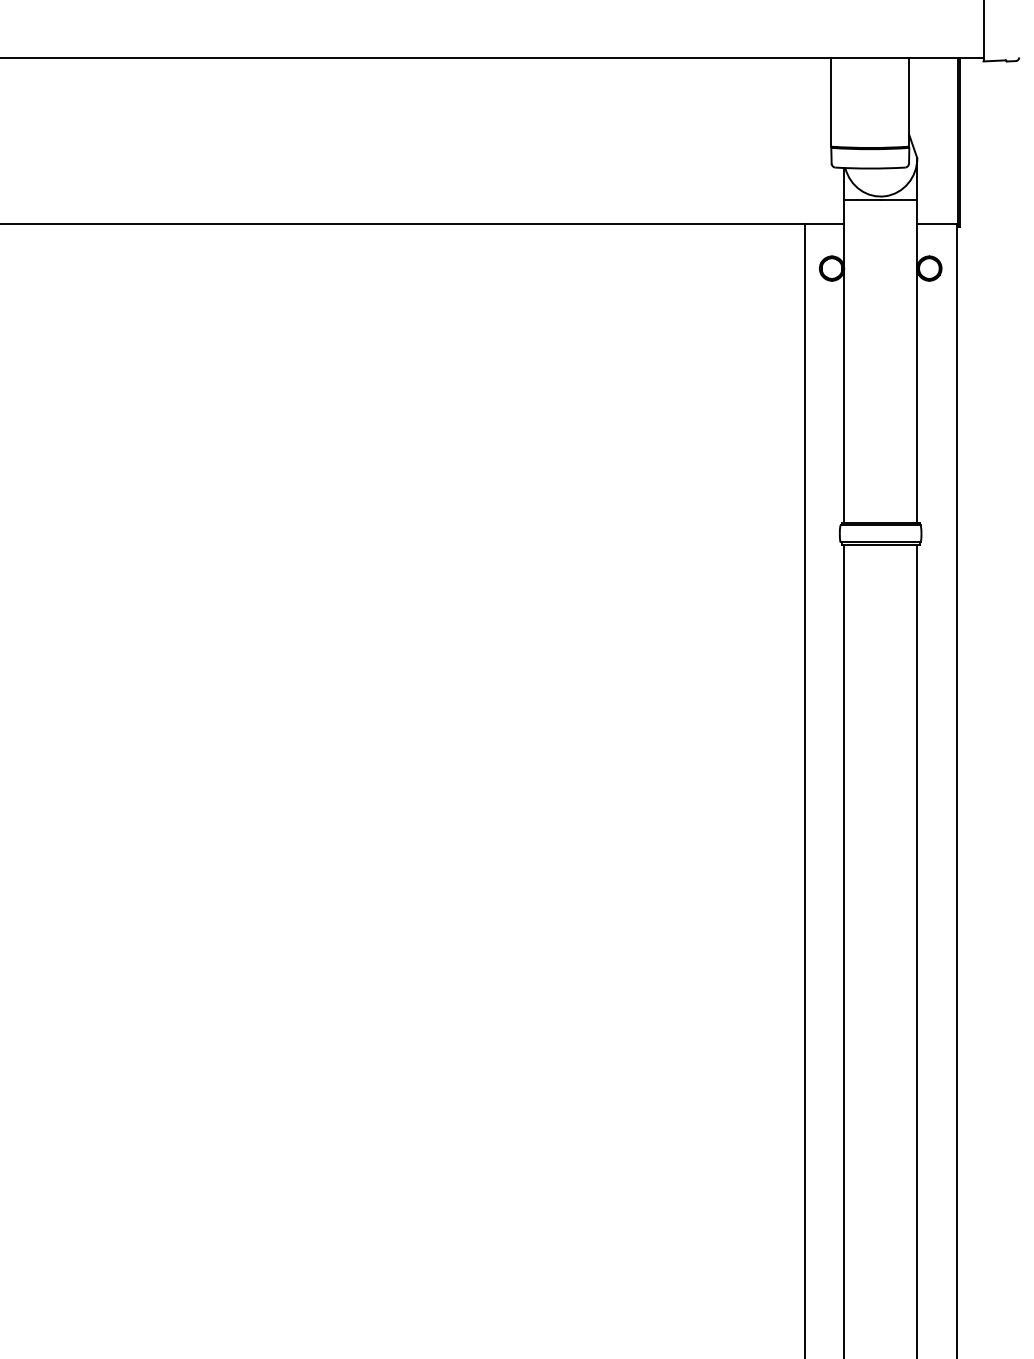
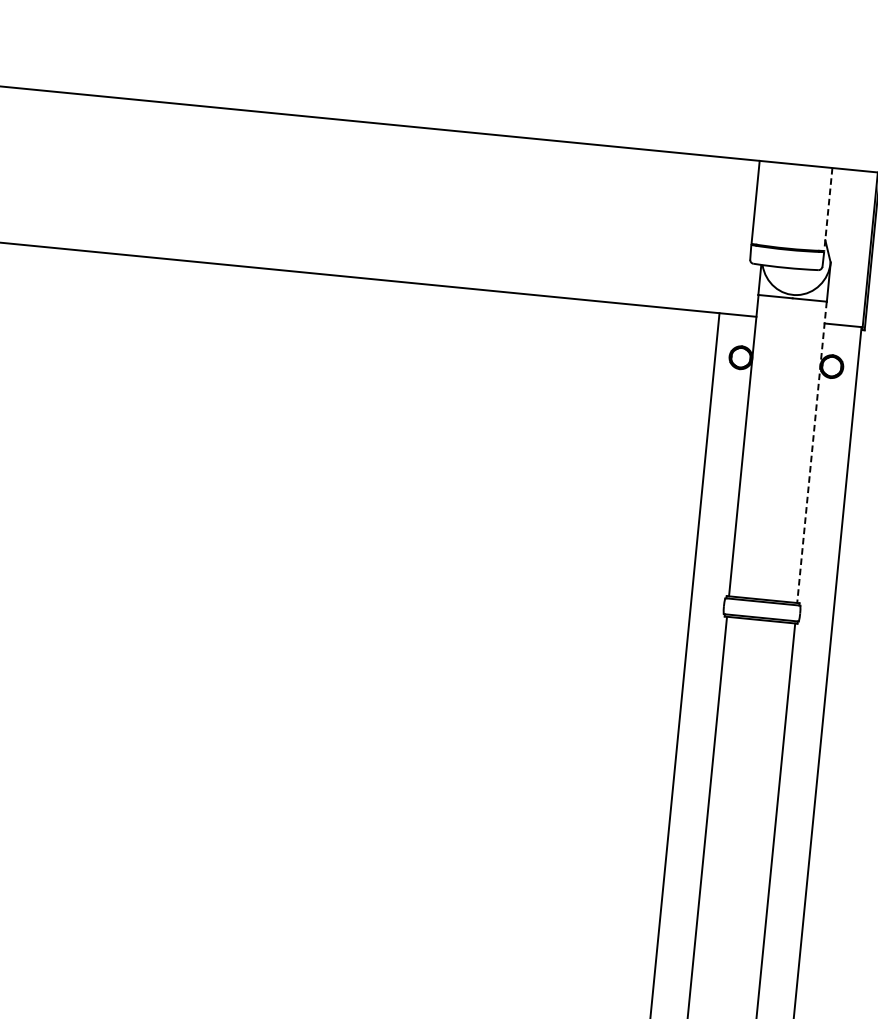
line: (909, 102) -> (828, 209), solid -> dashed
line: (917, 362) -> (812, 453), solid -> dashed

